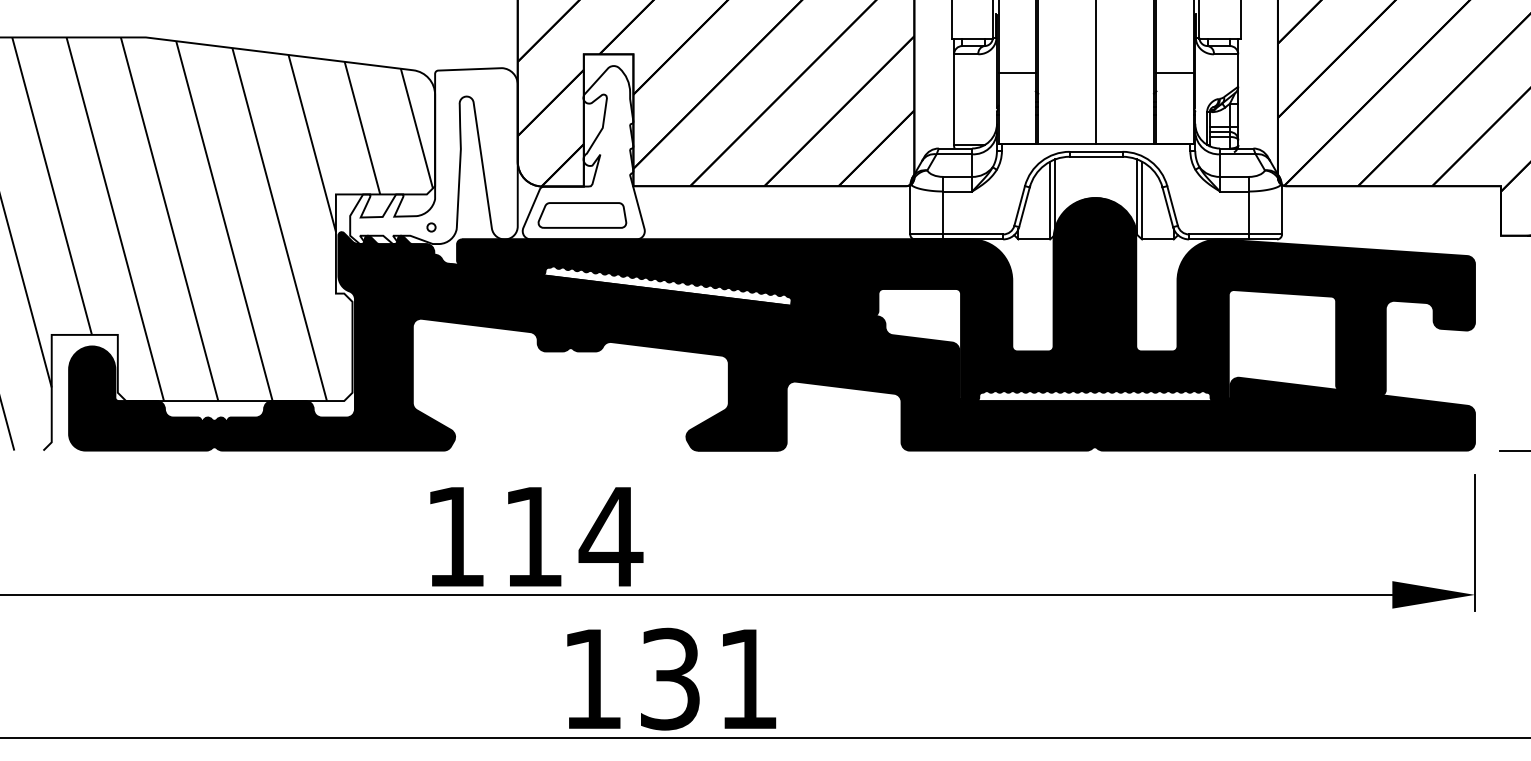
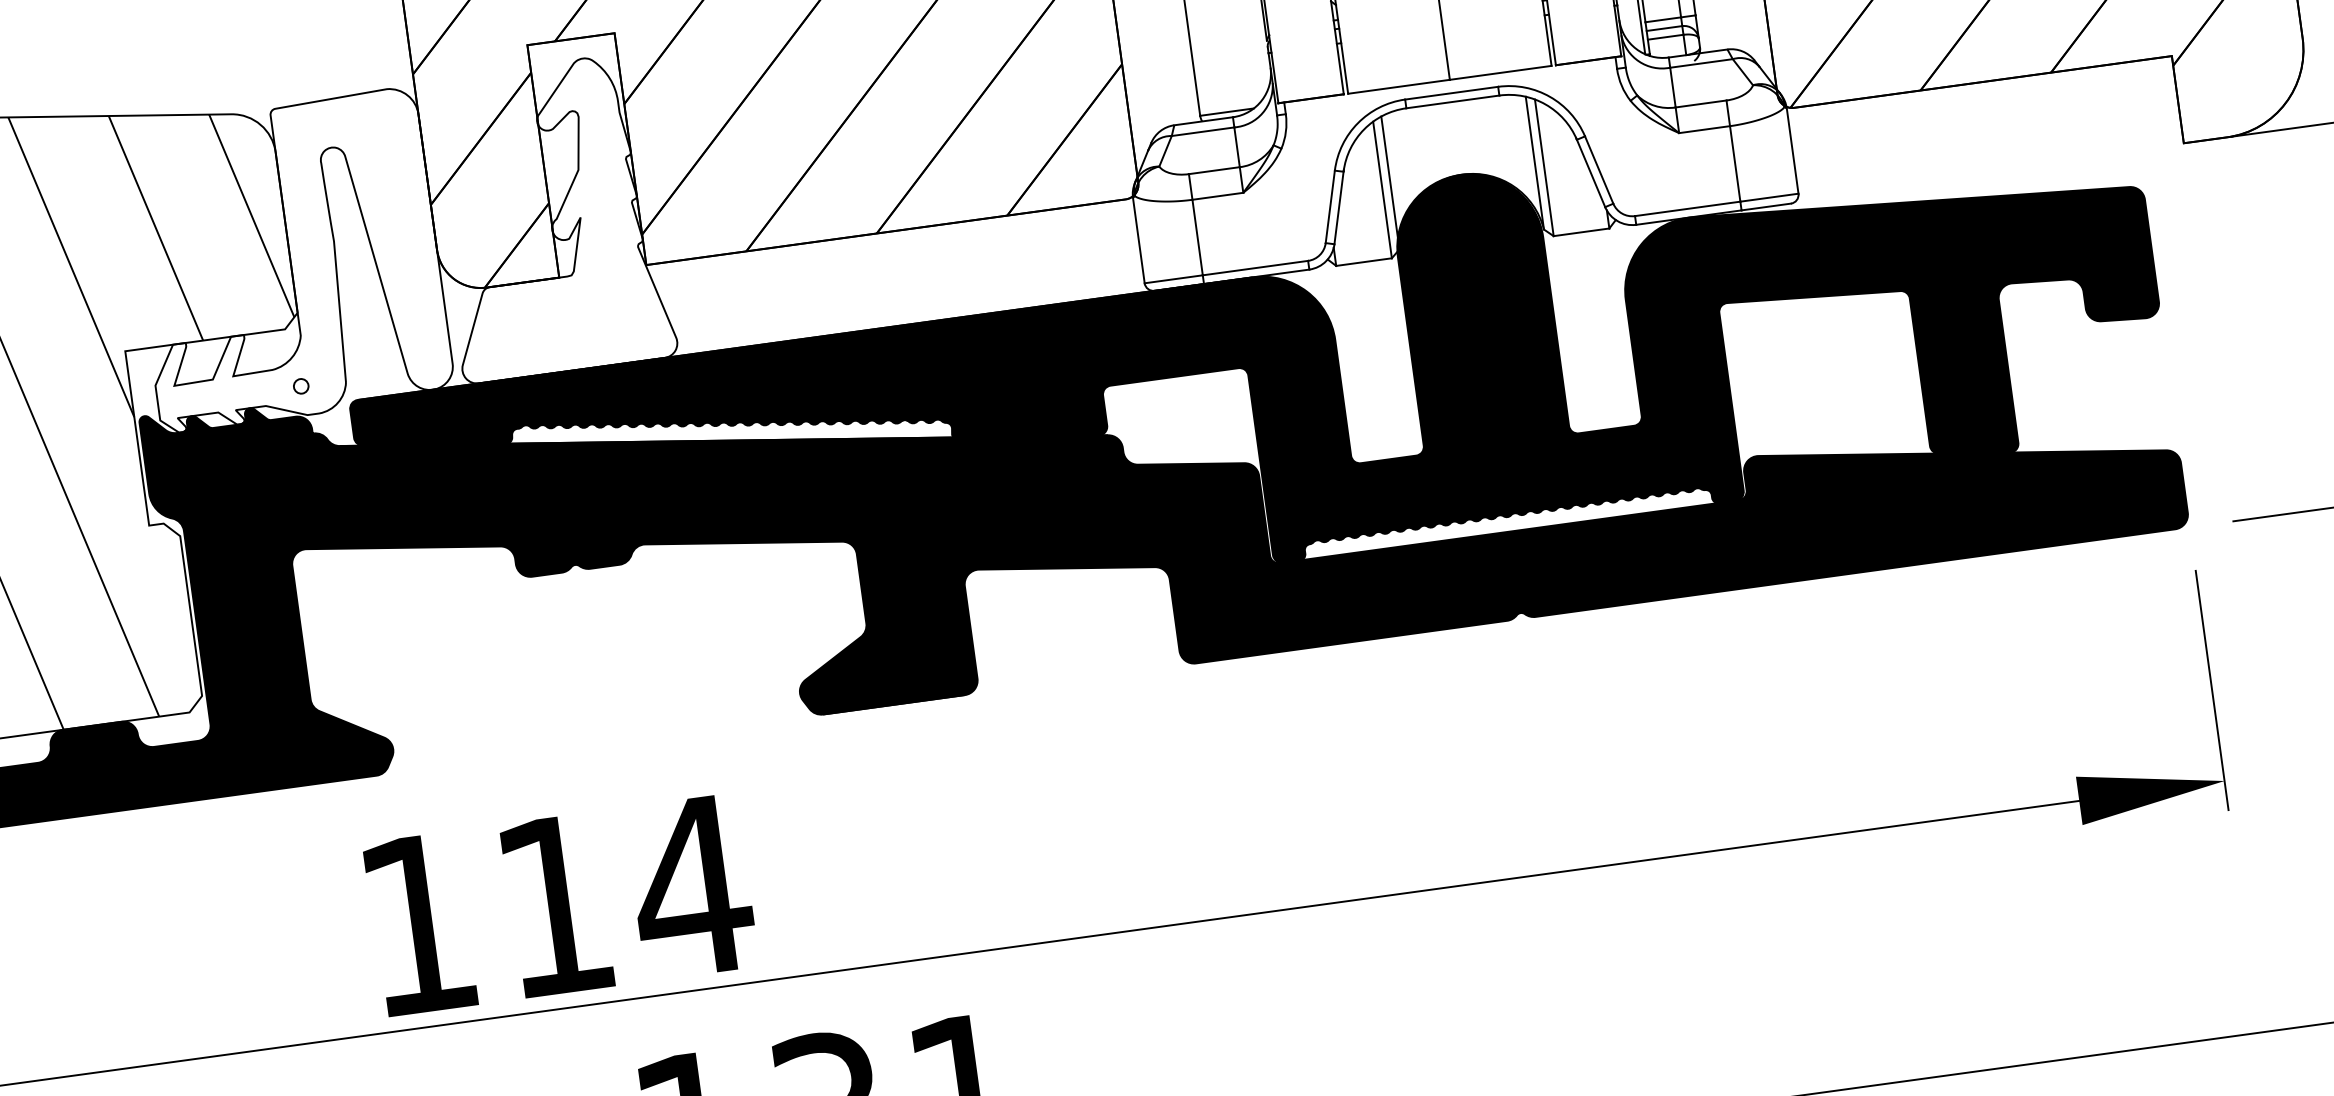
part: (582, 215) -> (563, 328), removed

